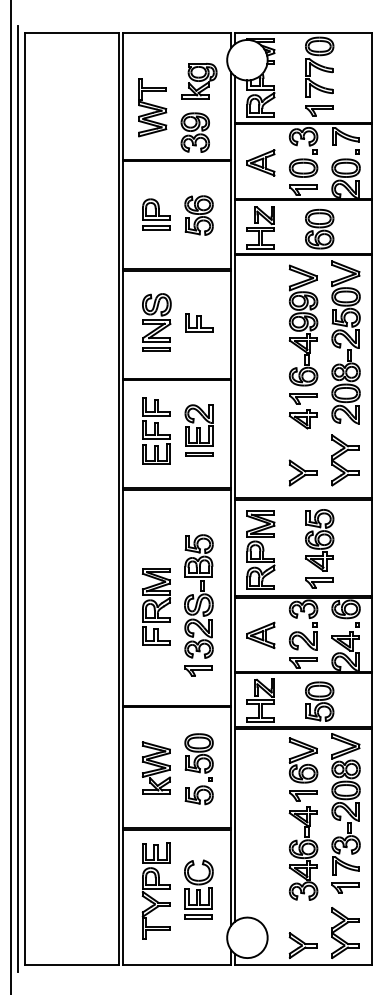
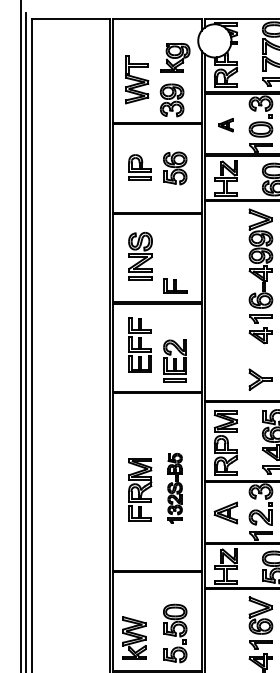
part: (260, 162) -> (225, 124), size x0.6
part: (199, 322) -> (175, 285), moved
part: (198, 430) -> (174, 361), moved
part: (198, 605) -> (174, 488), size x0.6
part: (155, 767) -> (133, 637), moved
part: (198, 769) -> (174, 633), moved

